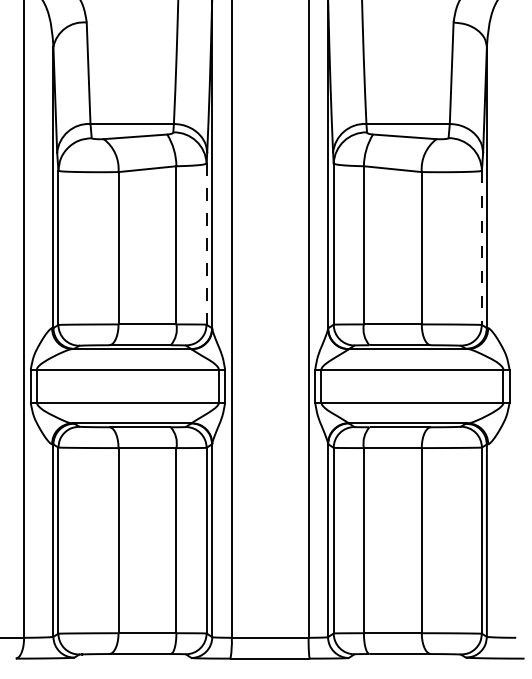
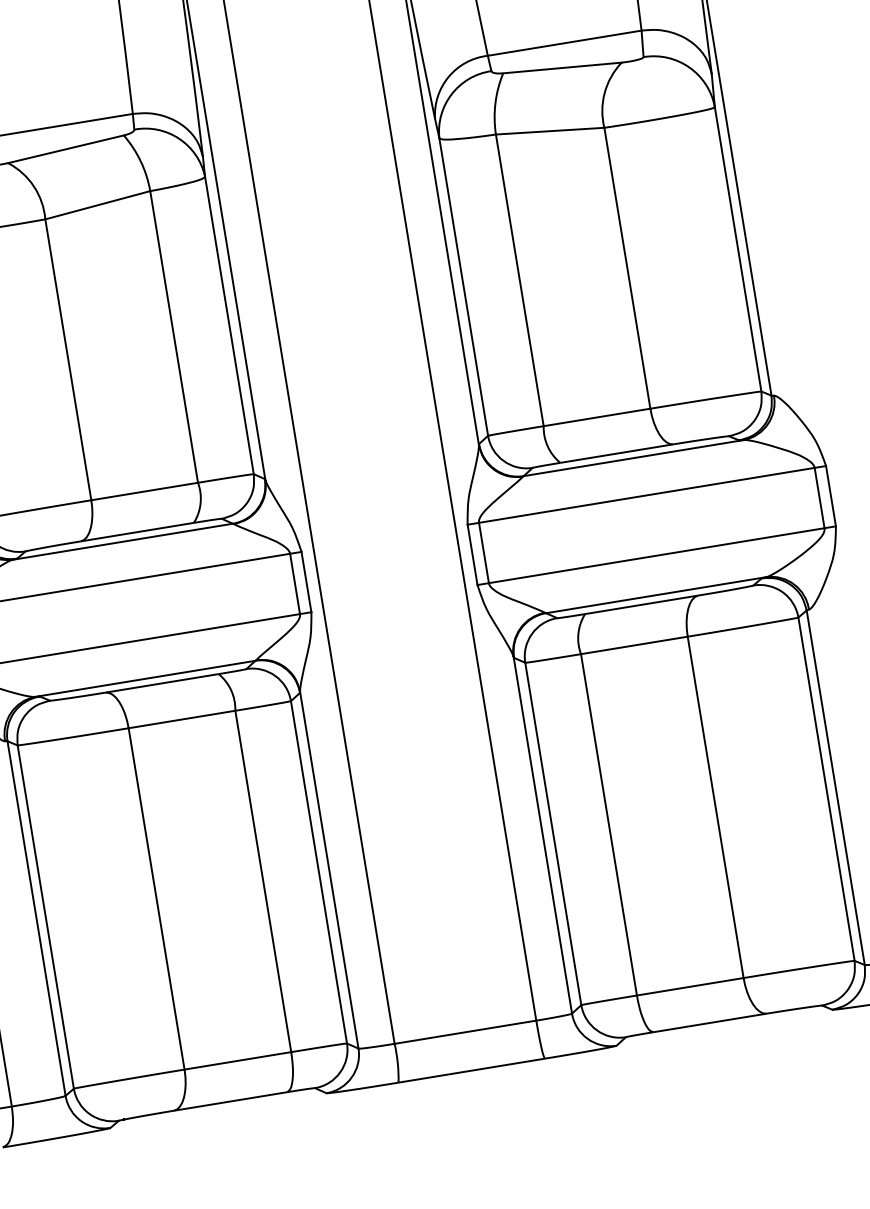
line: (206, 244) -> (229, 326), dashed -> solid
line: (481, 248) -> (737, 250), dashed -> solid

